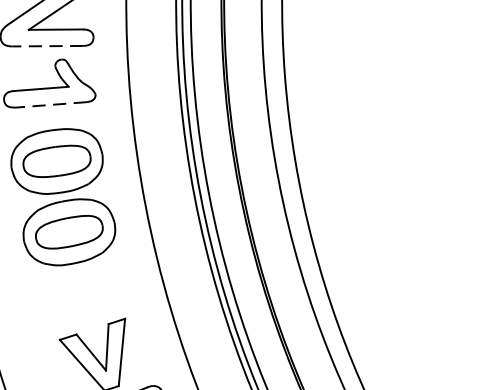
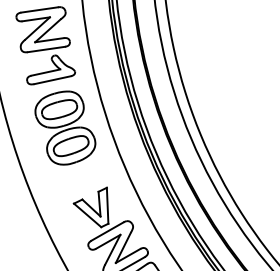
line: (48, 46) -> (46, 49), dashed -> solid
line: (51, 105) -> (52, 80), dashed -> solid

